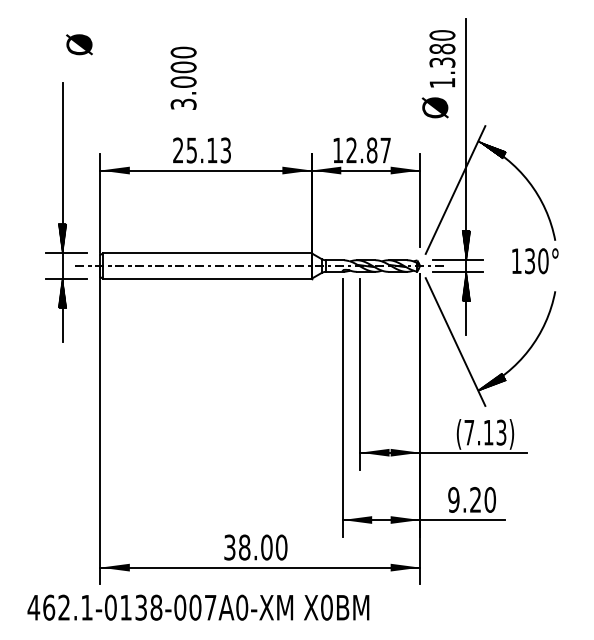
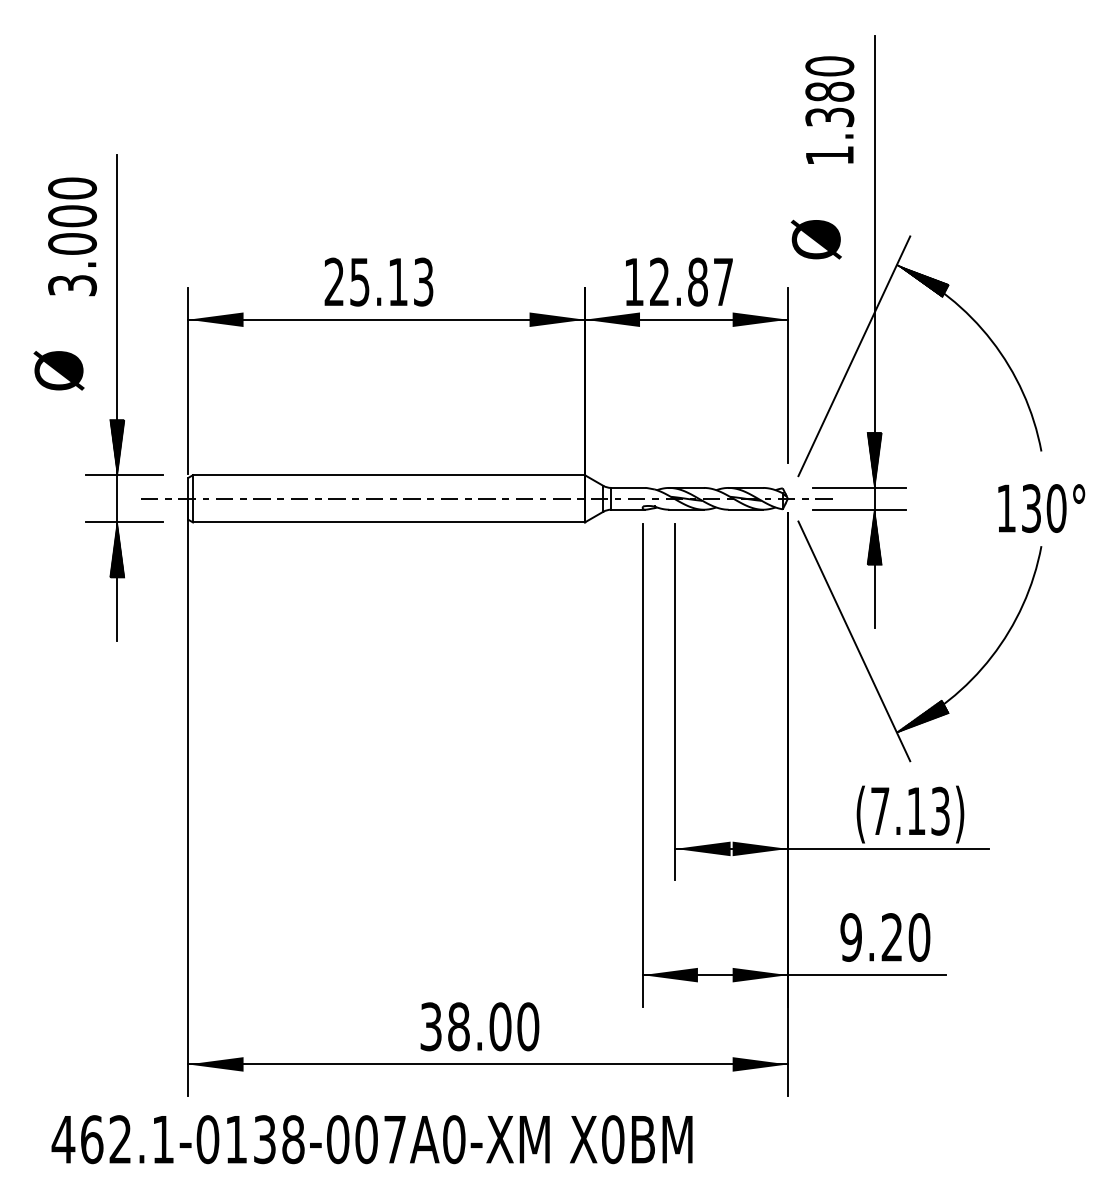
text: (79, 44) -> (59, 370), moved
text: (183, 77) -> (72, 235), moved
text: (434, 107) -> (814, 238), moved
text: (535, 261) -> (1041, 509), moved

